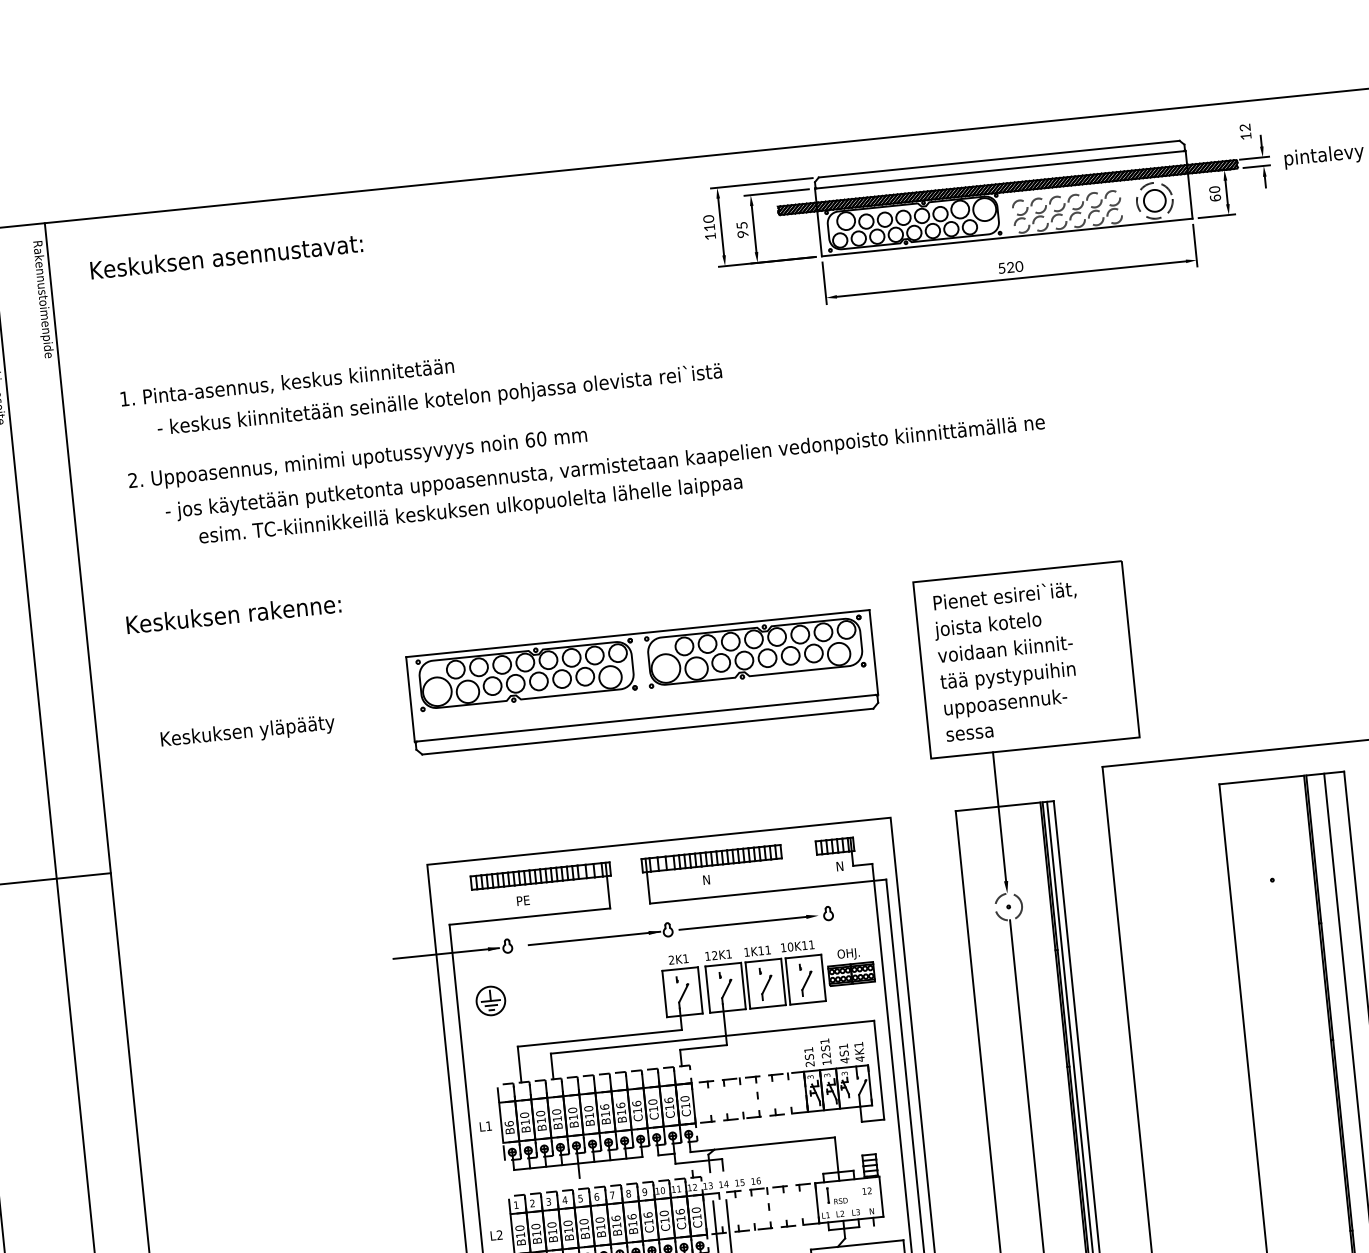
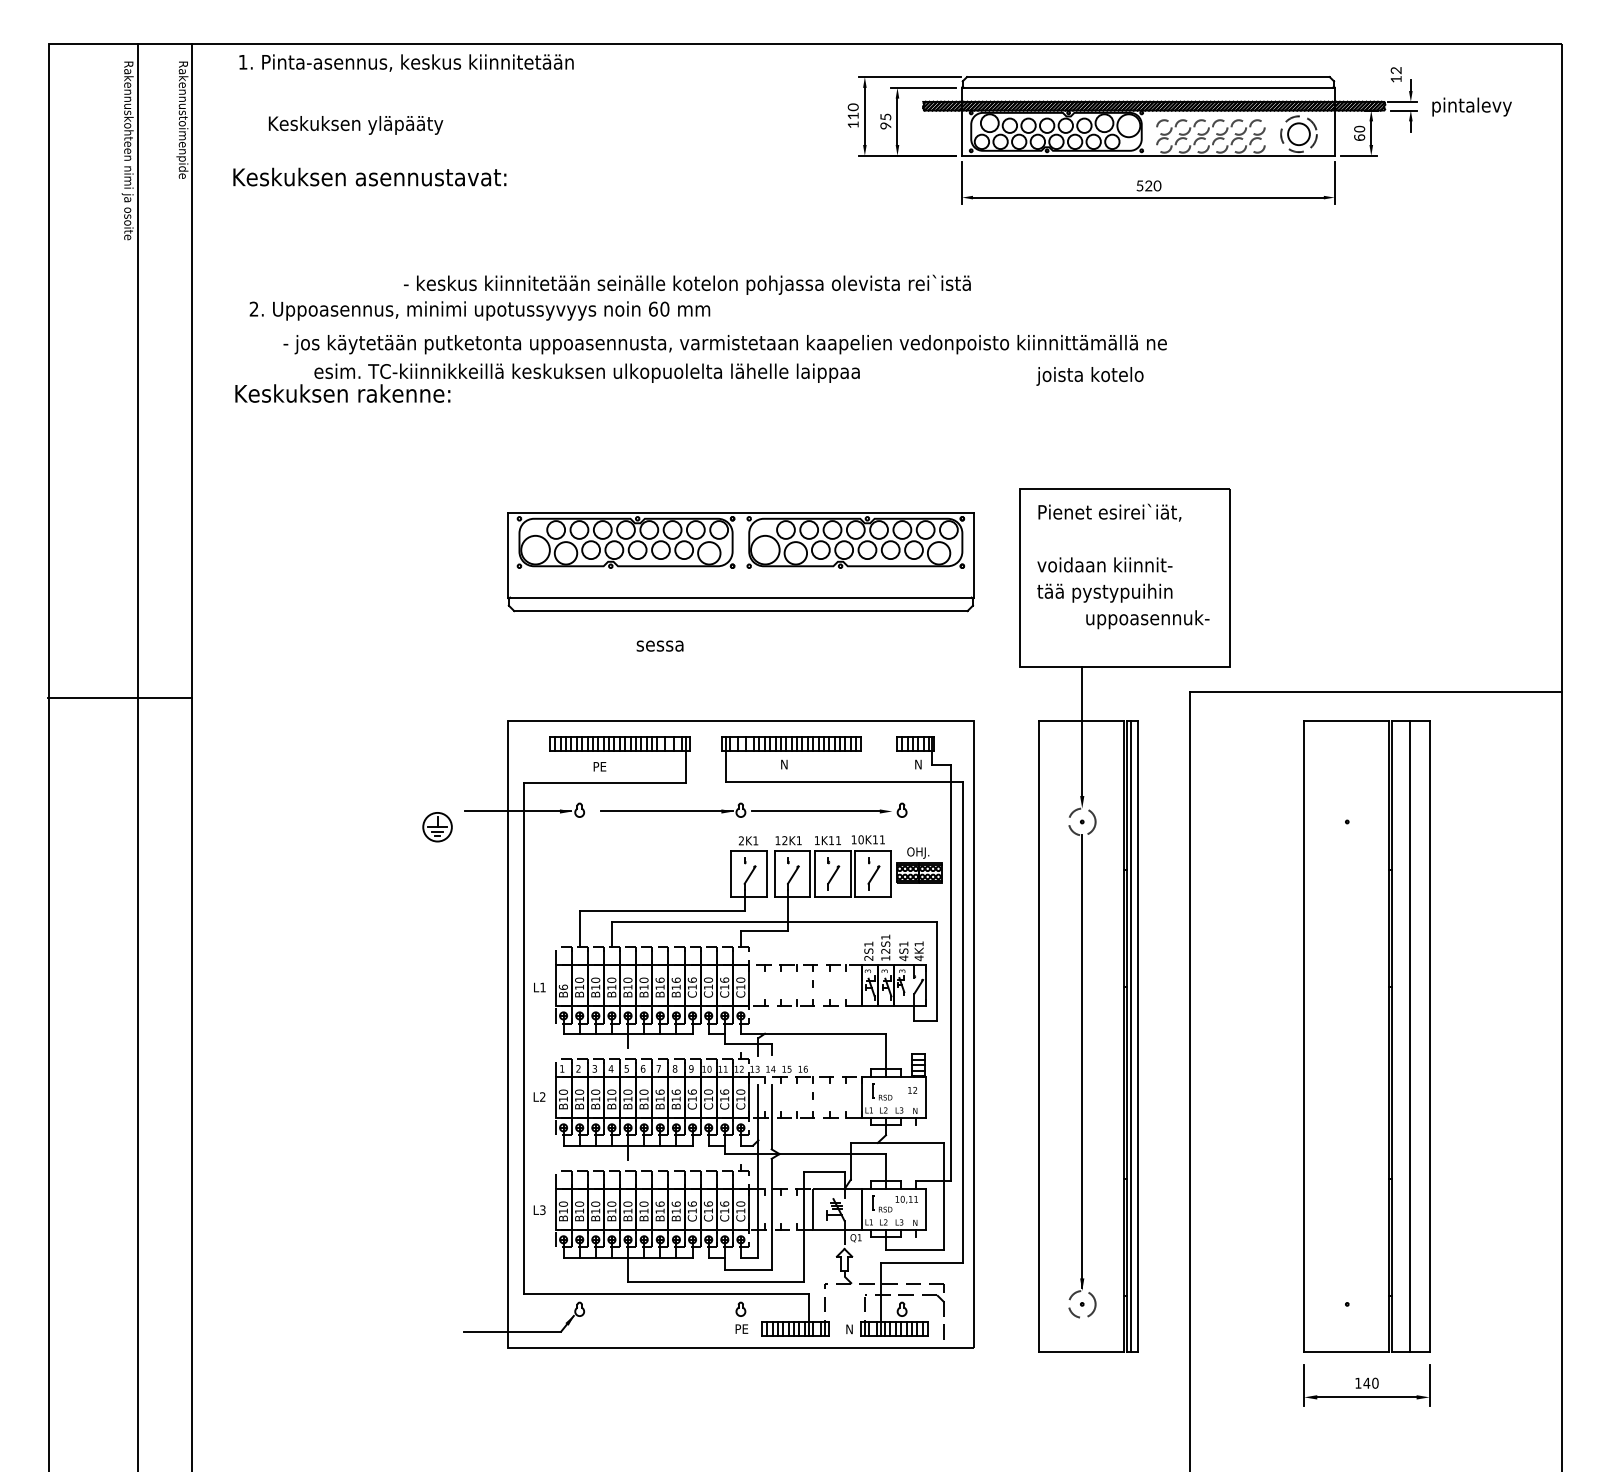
text: (226, 256) -> (369, 176), moved
text: (287, 382) -> (406, 62), moved
text: (439, 400) -> (687, 284), moved
text: (233, 614) -> (342, 393), moved
text: (987, 626) -> (1089, 376), moved
text: (1005, 703) -> (1147, 619), moved
text: (247, 732) -> (355, 125), moved
text: (969, 733) -> (659, 645), moved
part: (490, 1001) -> (437, 827), moved

